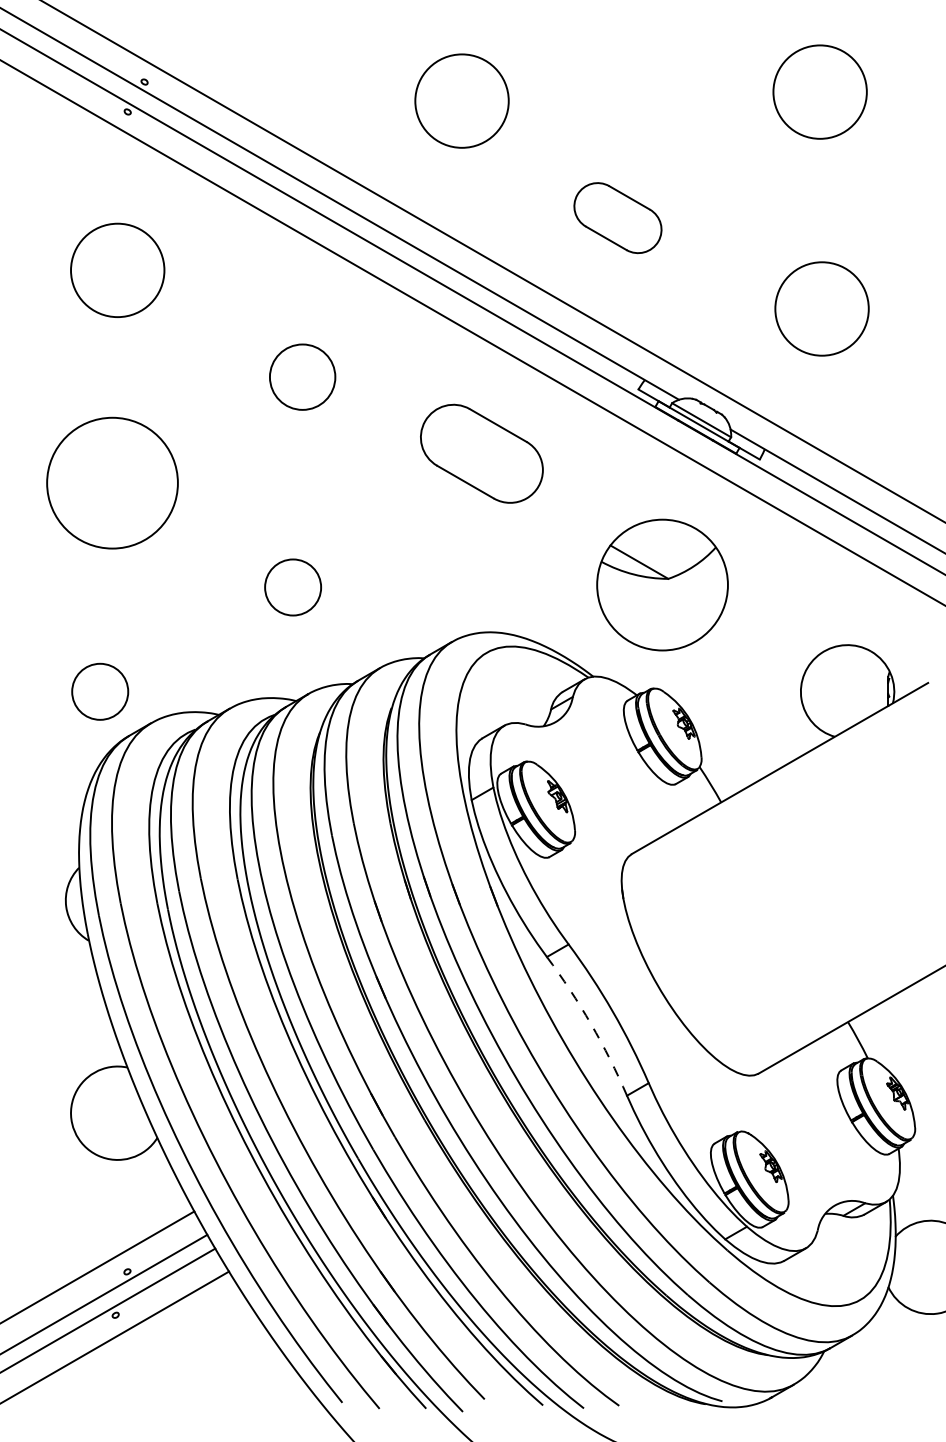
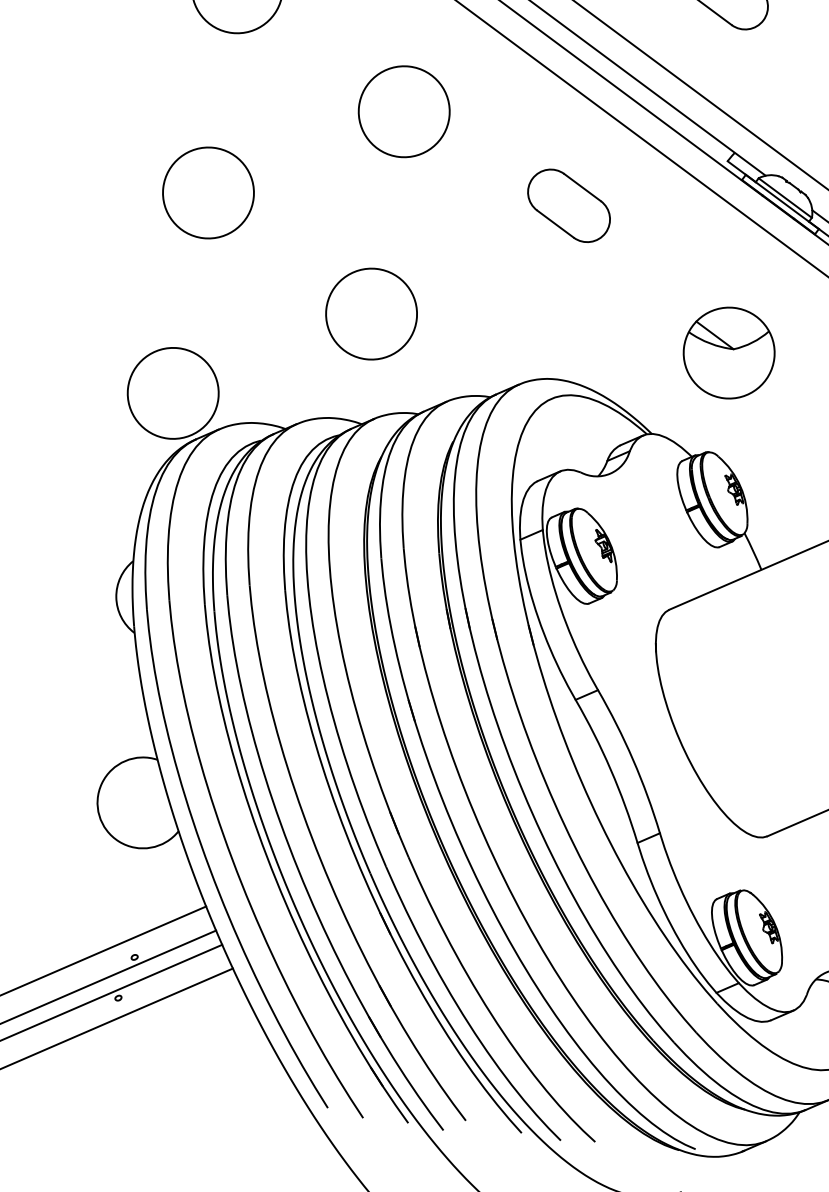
circle: (302, 376) -> (404, 111), size x1.43
part: (481, 453) -> (568, 205), size x0.71
circle: (112, 482) -> (208, 192), size x0.71
part: (662, 584) -> (729, 352), size x0.71
circle: (292, 587) -> (370, 314), size x1.67
circle: (99, 691) -> (172, 393), size x1.67
arc: (591, 1024) -> (611, 770), dashed -> solid

